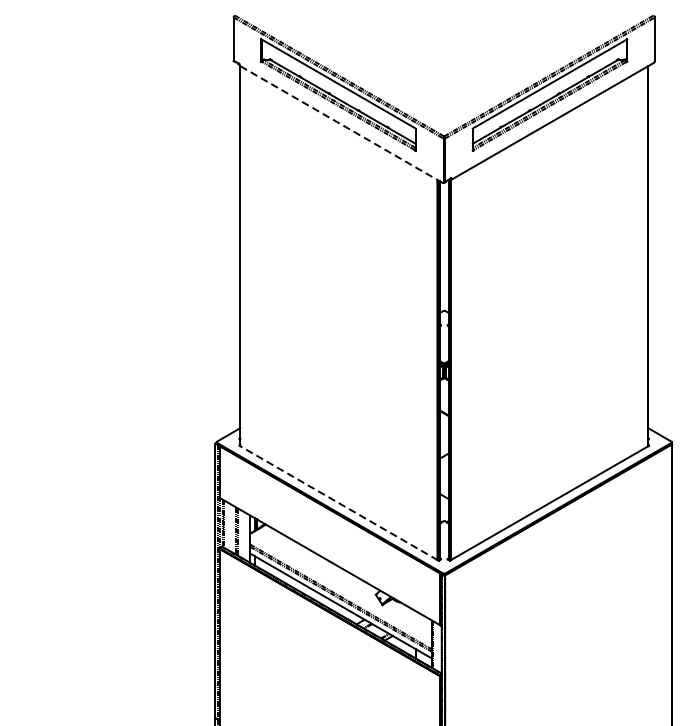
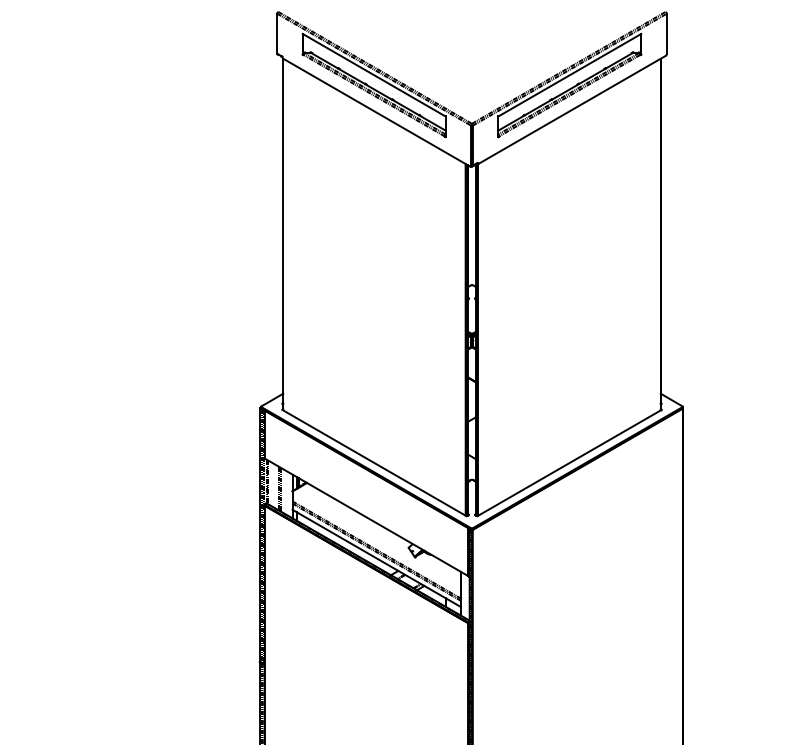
line: (341, 124) -> (376, 112), dashed -> solid
line: (338, 503) -> (374, 463), dashed -> solid

